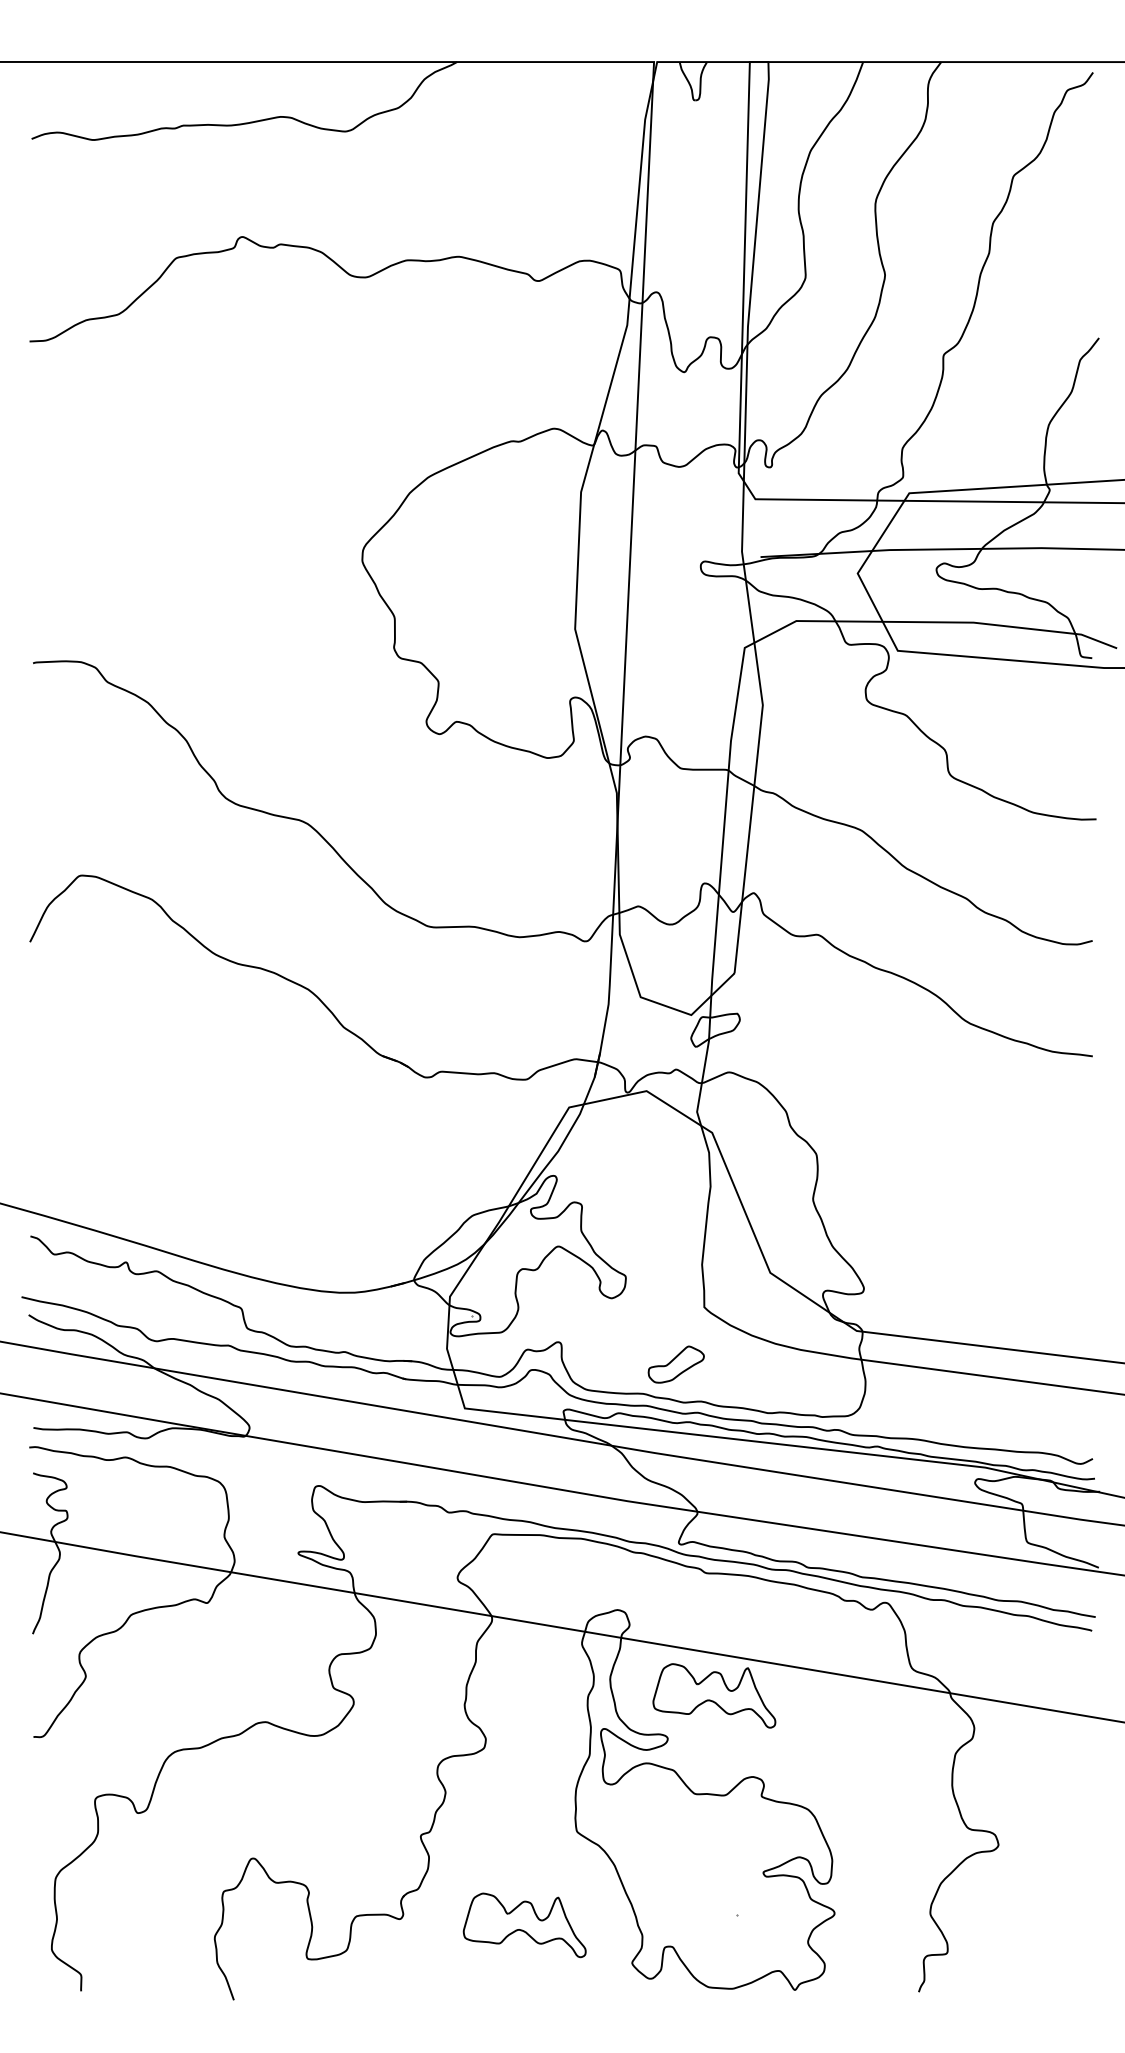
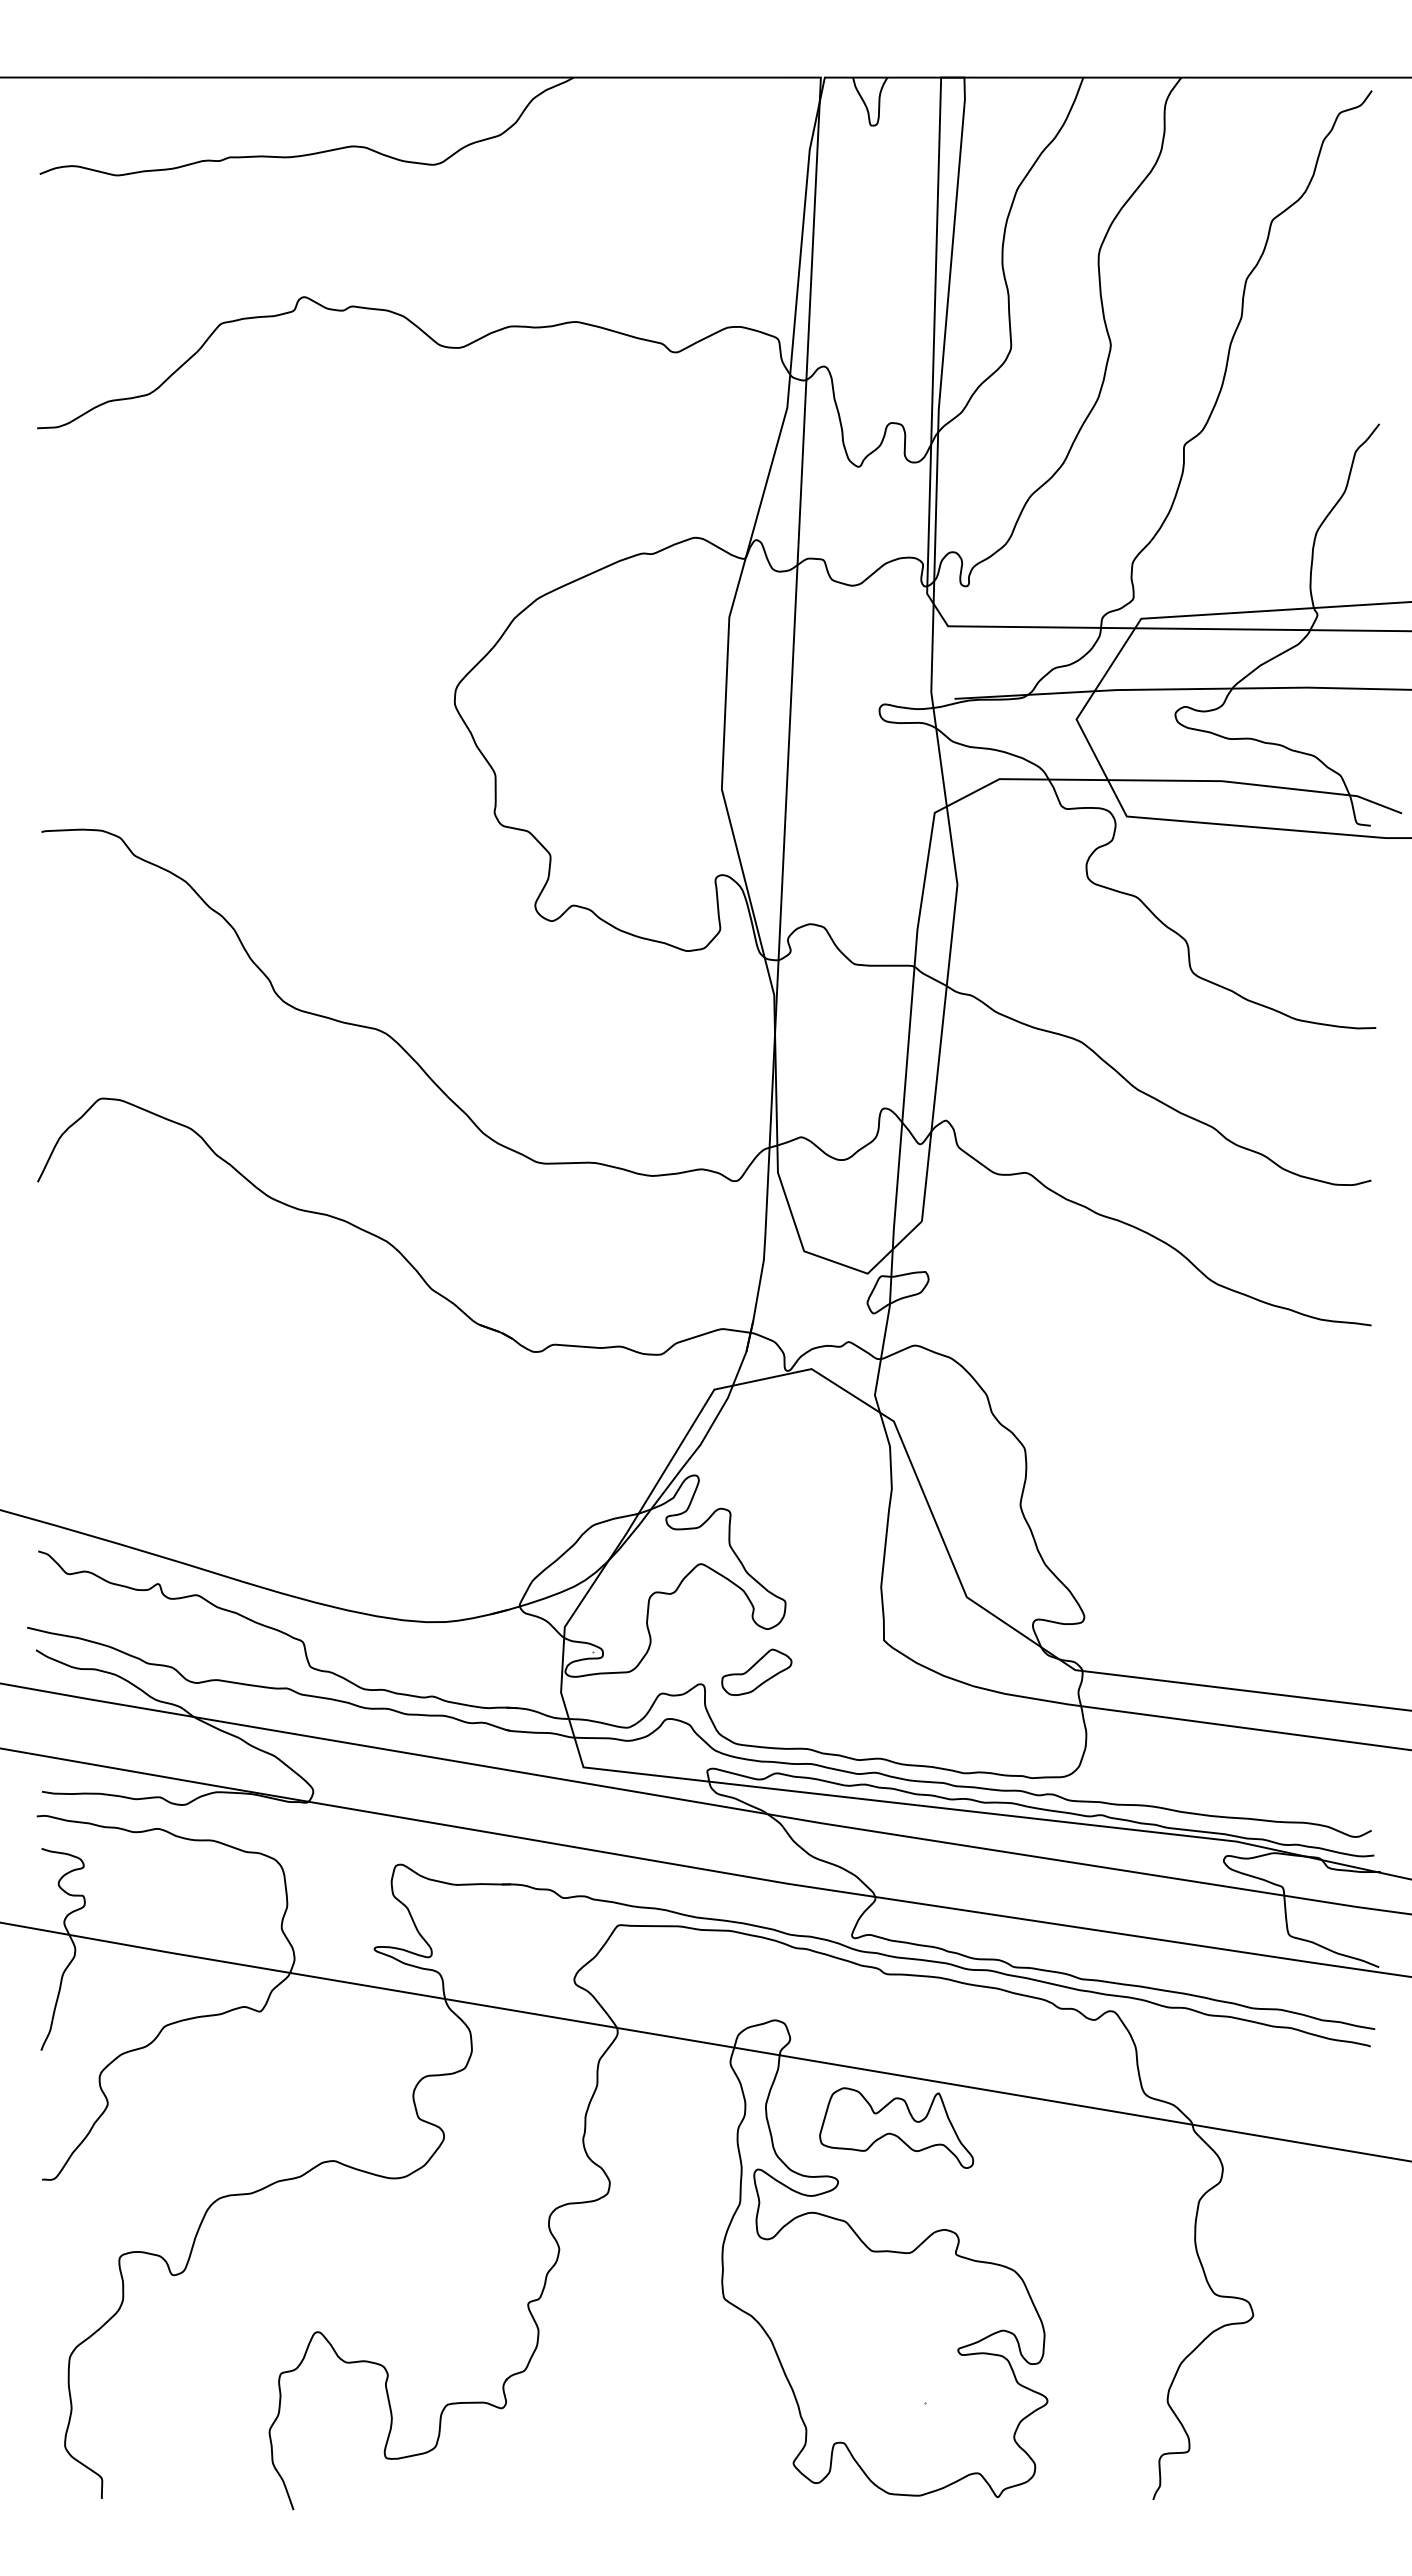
part: (676, 1363) -> (756, 1671), moved
part: (524, 1924) -> (658, 2415), removed

